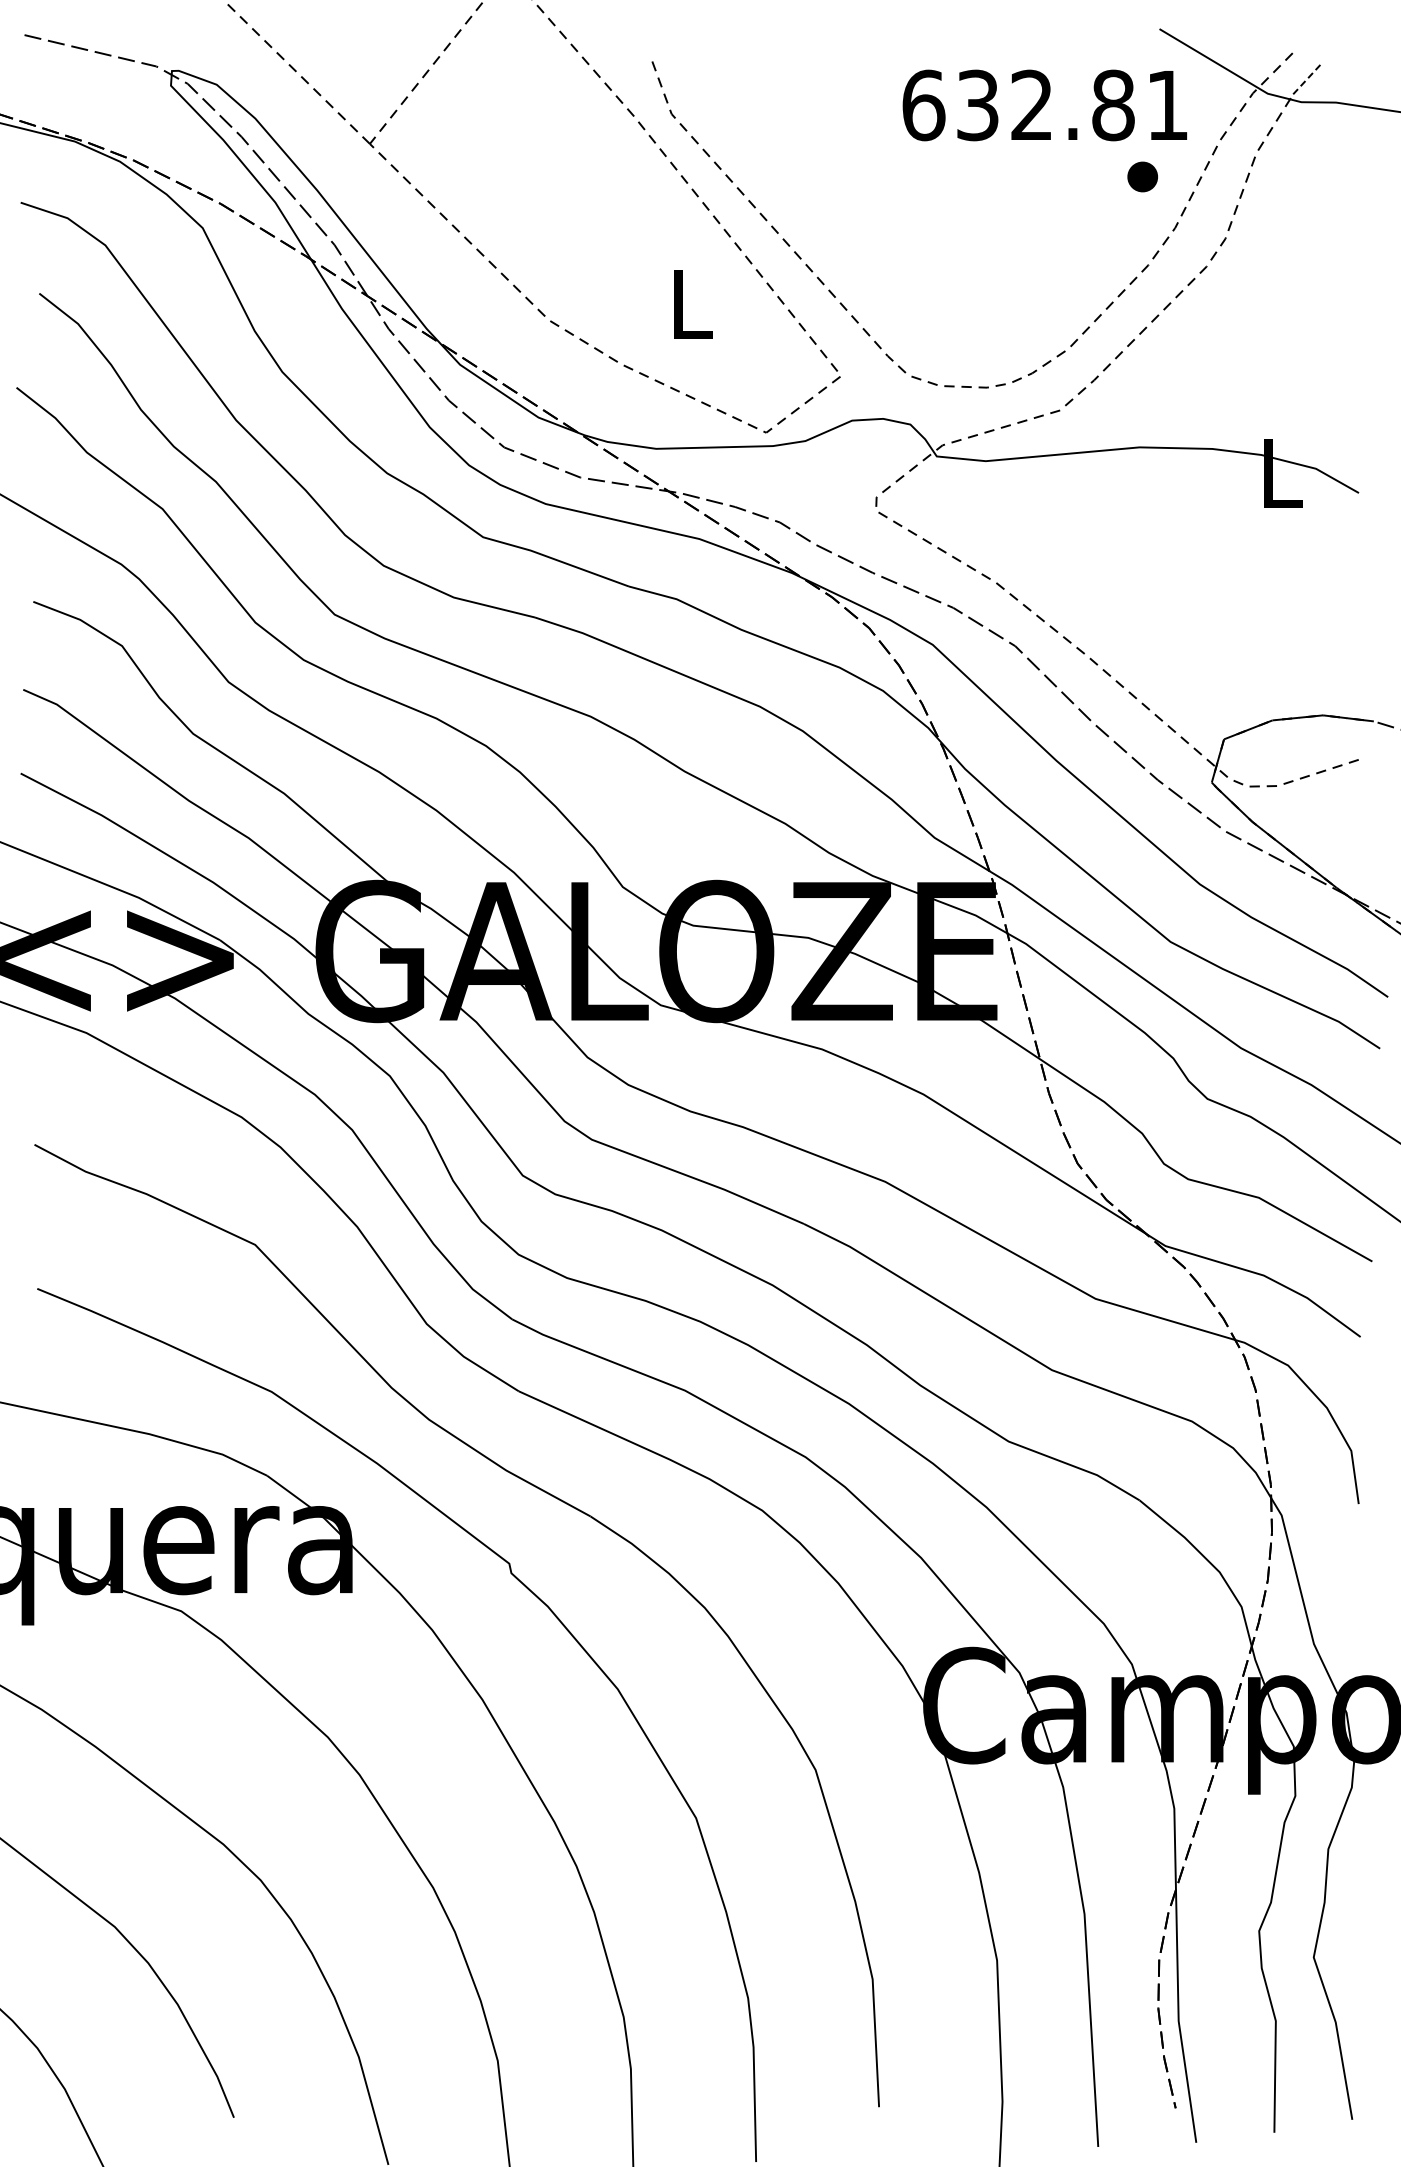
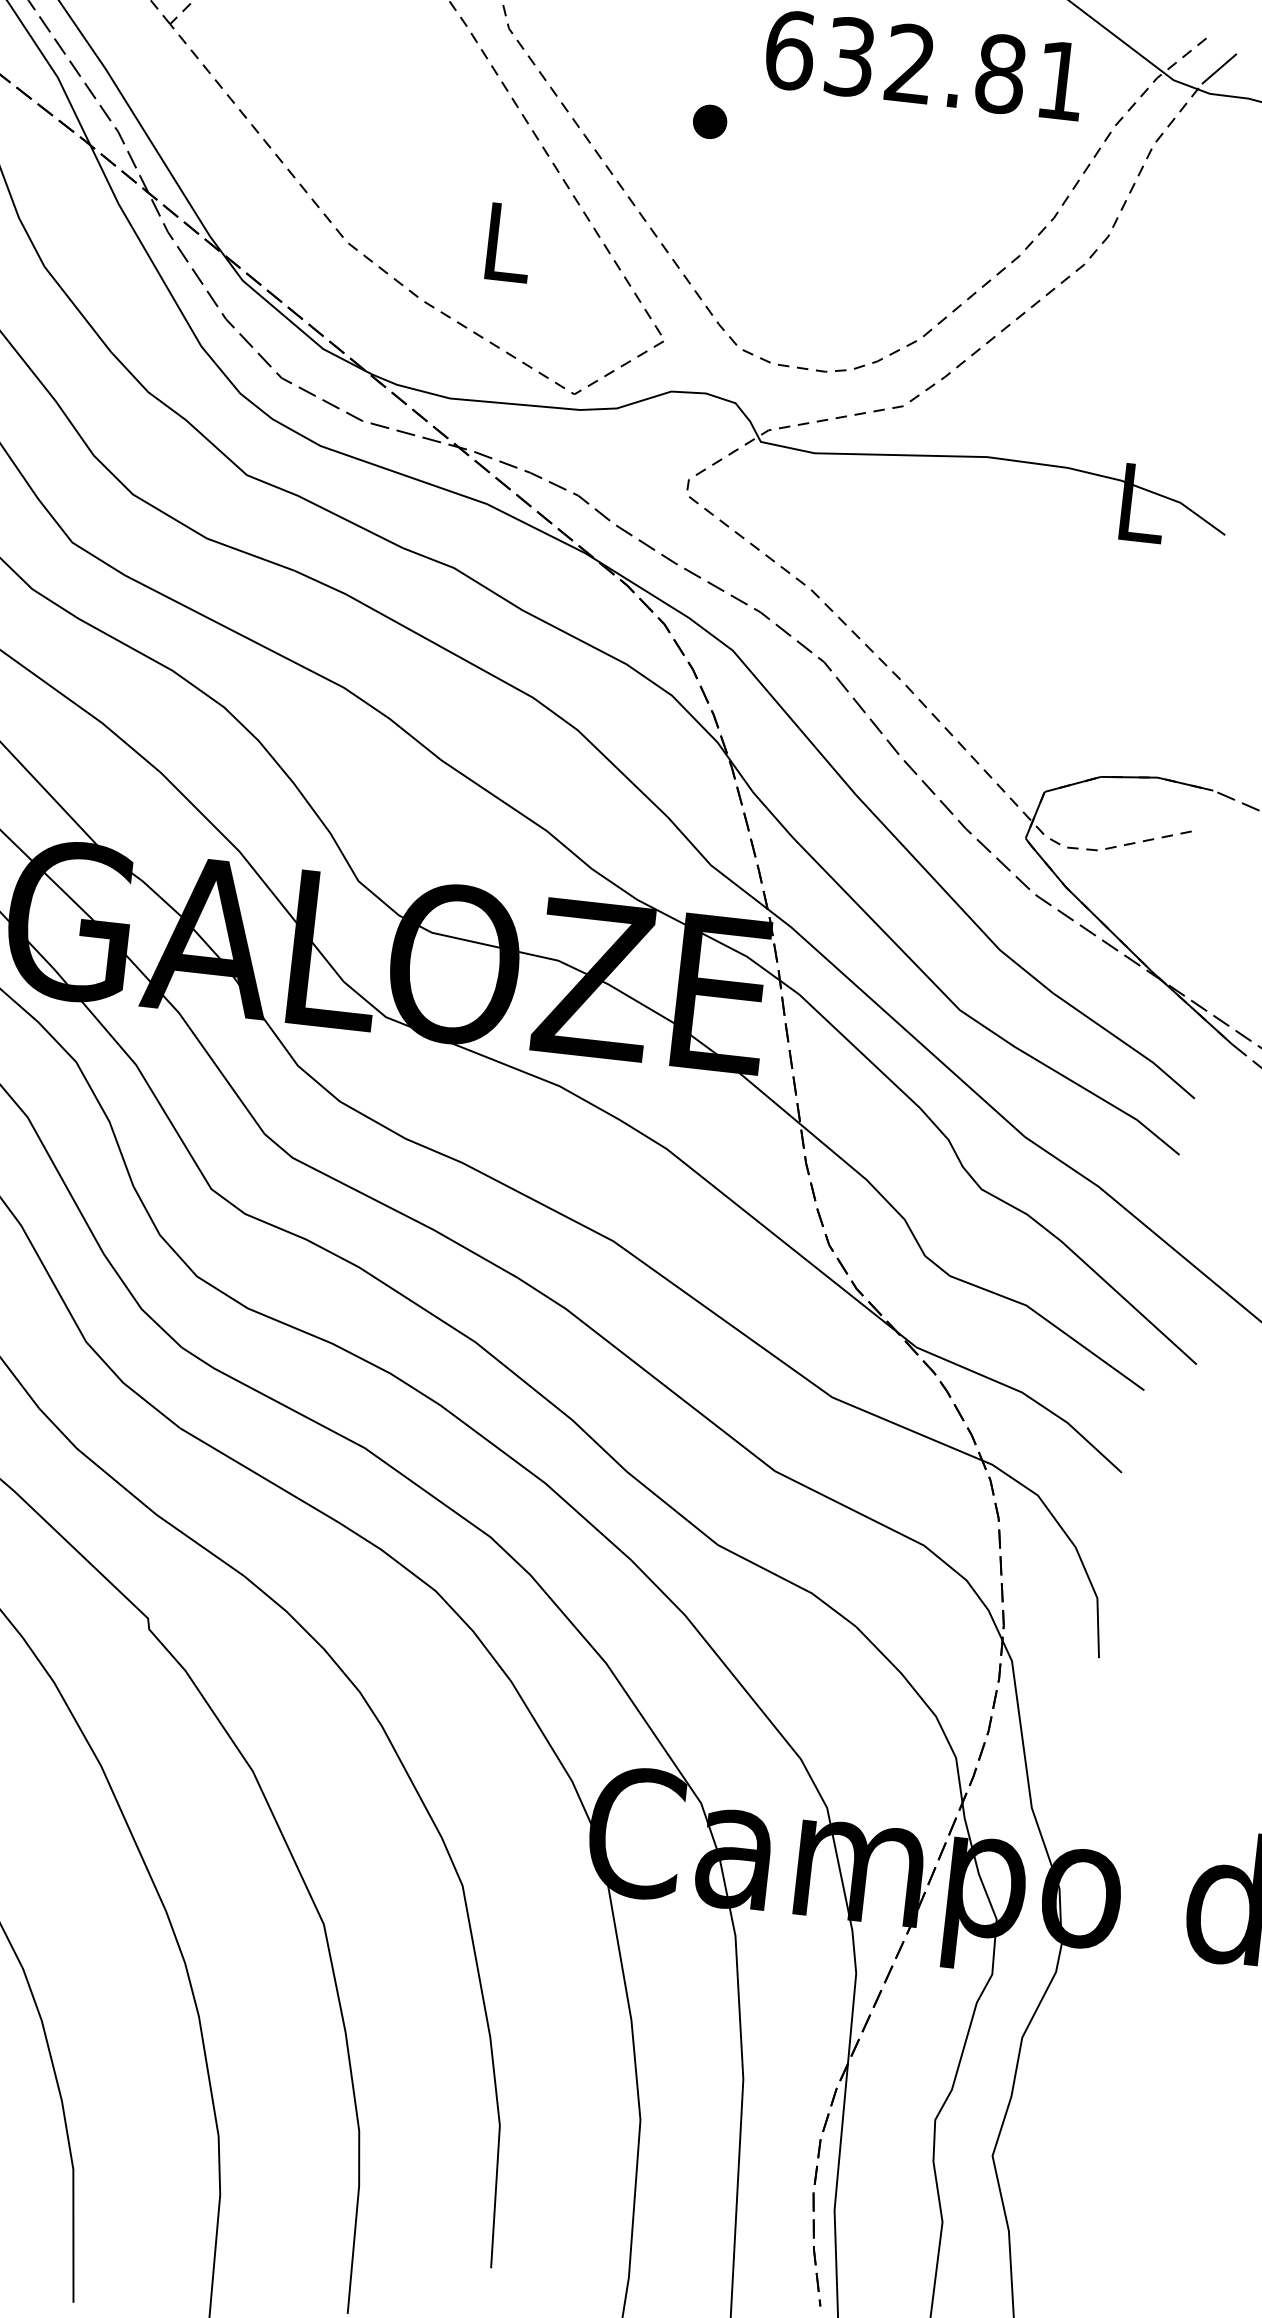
line: (1307, 79) -> (1219, 69), dashed -> solid
part: (1142, 176) -> (709, 121), moved

